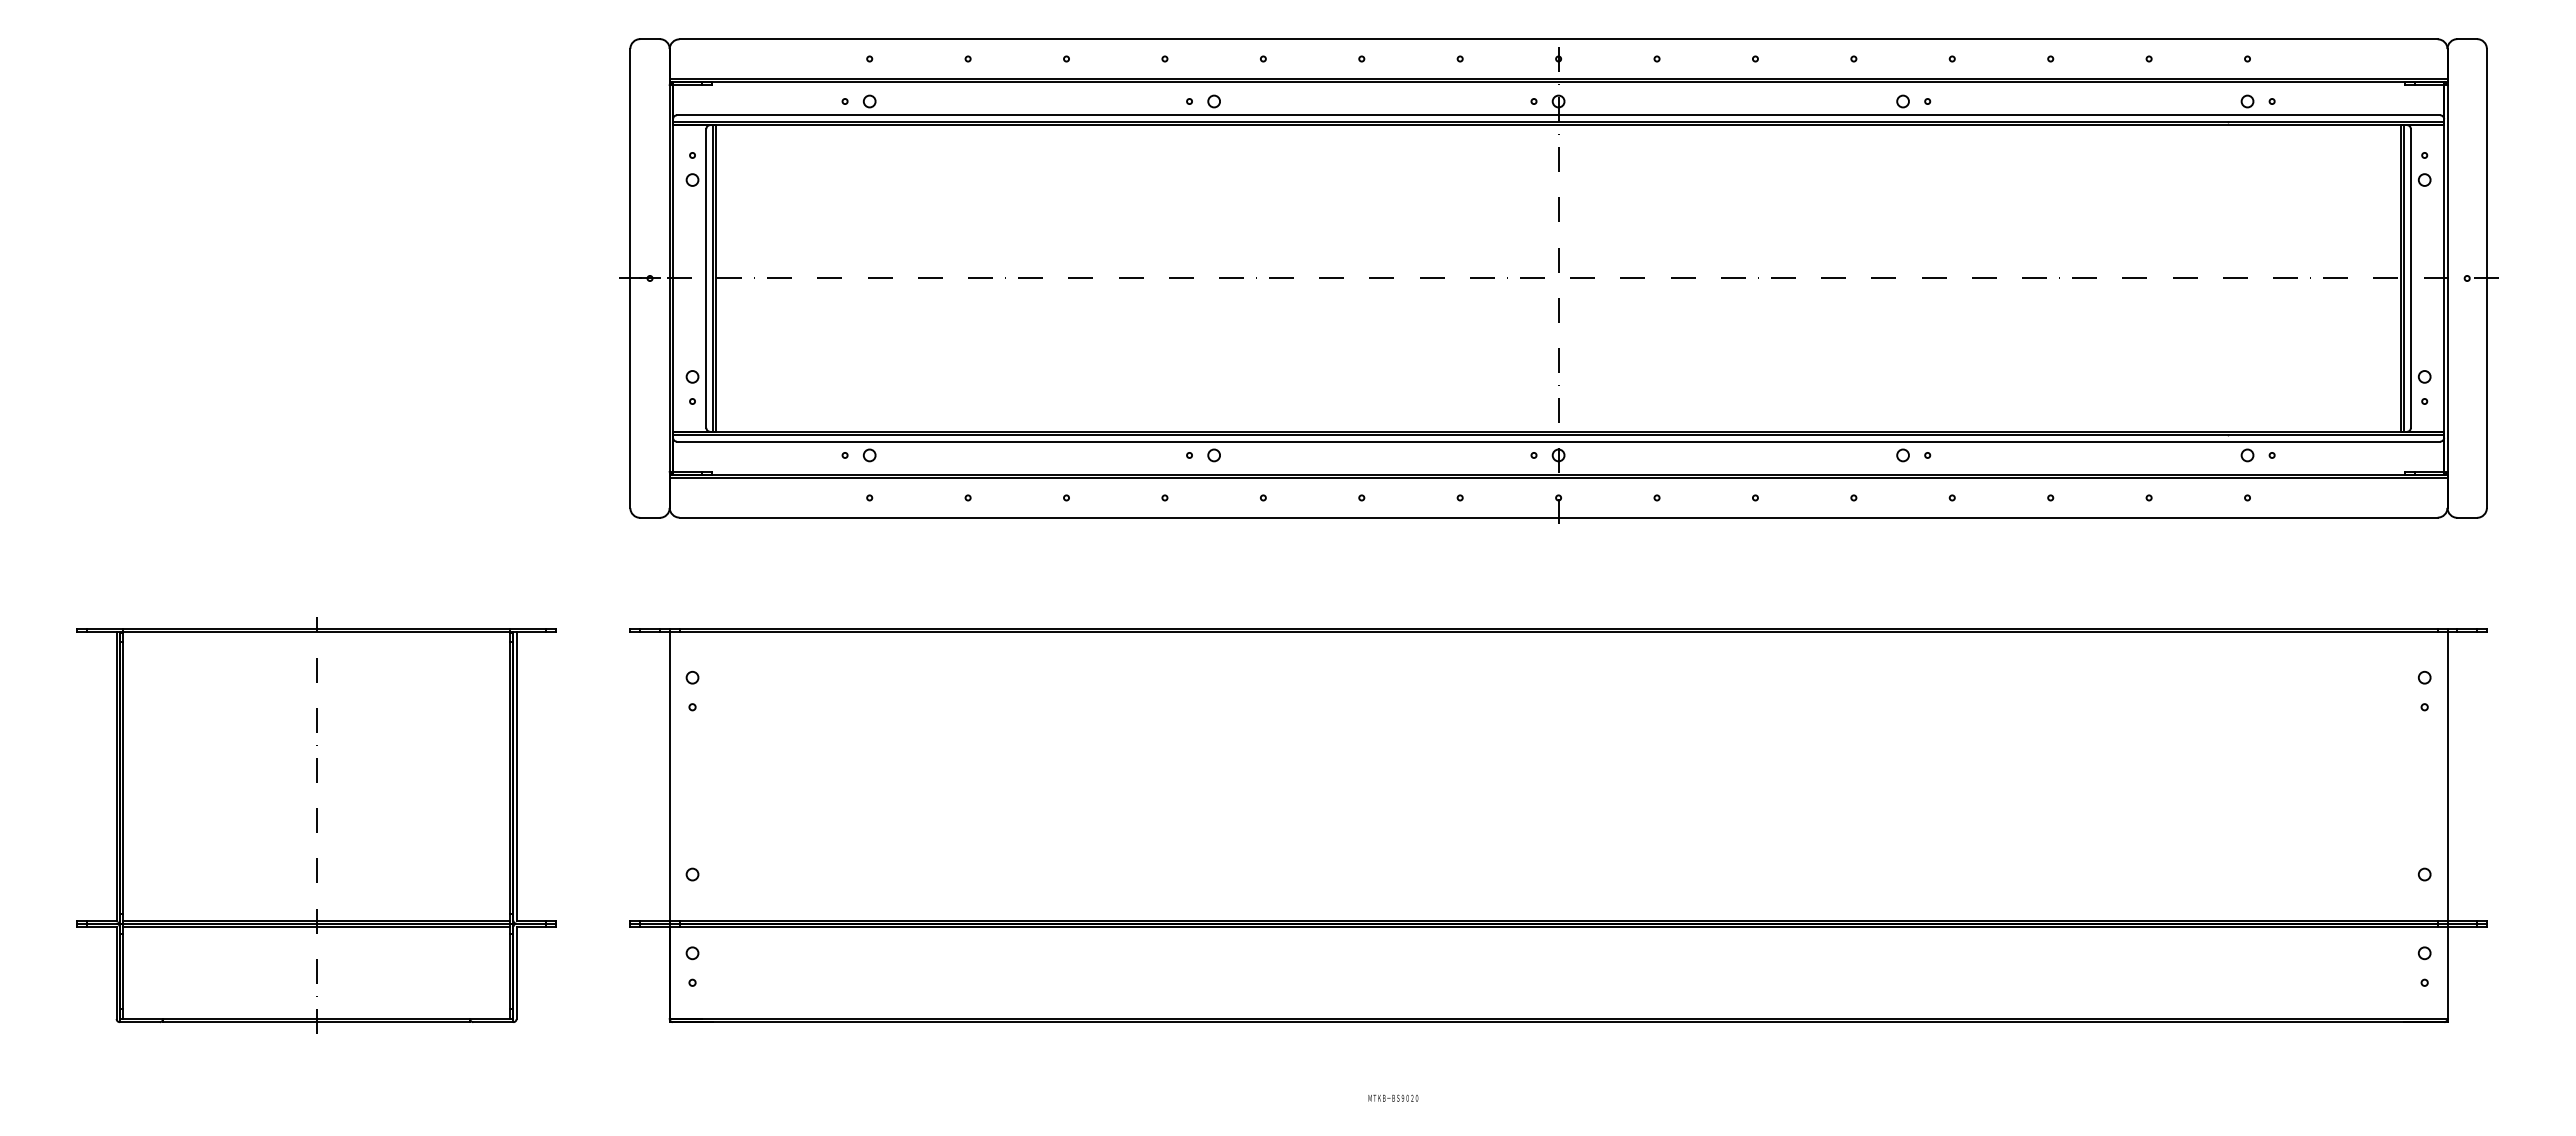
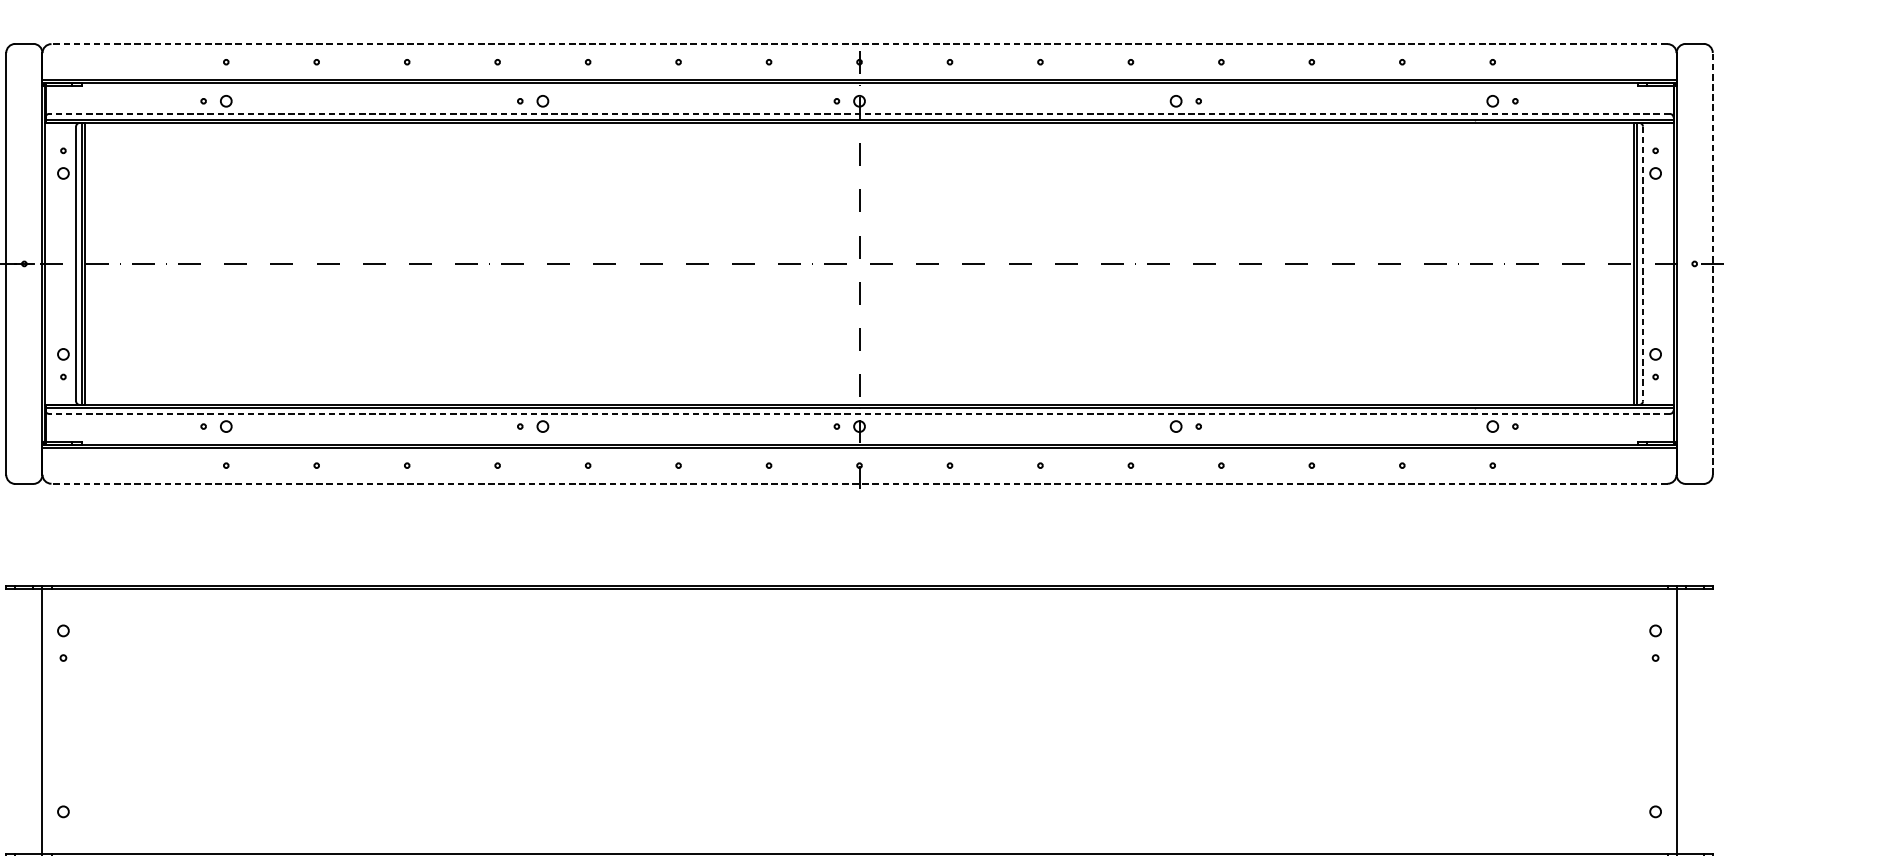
line: (1558, 39) -> (859, 44), solid -> dashed
line: (1558, 115) -> (859, 114), solid -> dashed
line: (2410, 278) -> (1642, 263), solid -> dashed
line: (2486, 278) -> (1712, 263), solid -> dashed
line: (1558, 441) -> (859, 413), solid -> dashed
line: (1558, 517) -> (859, 483), solid -> dashed

